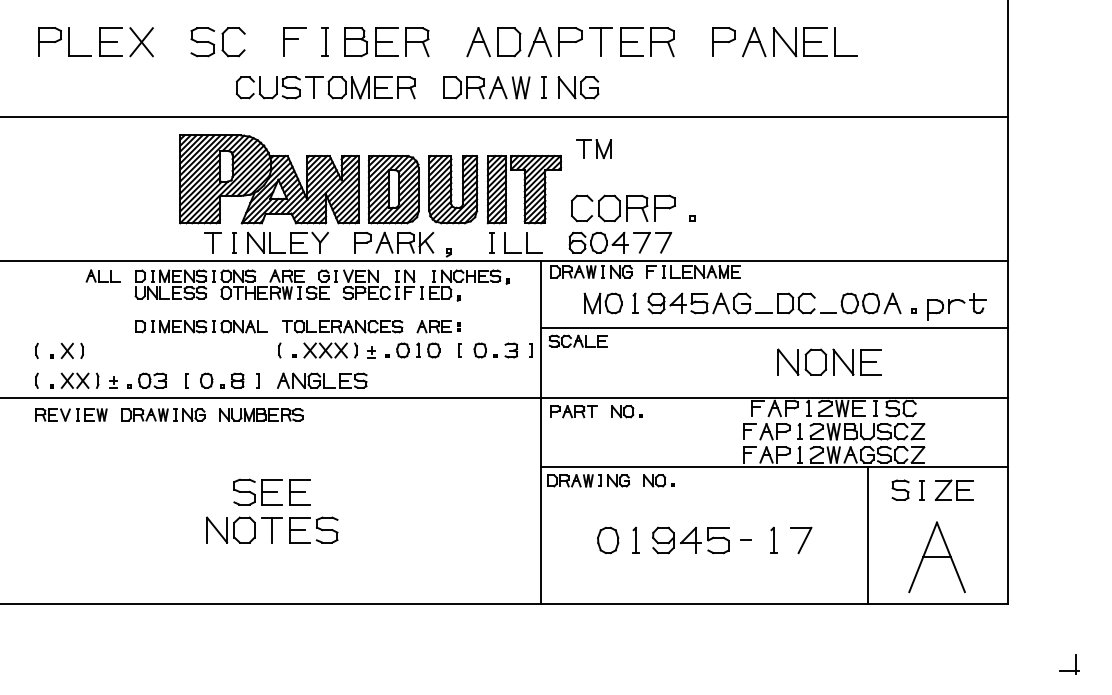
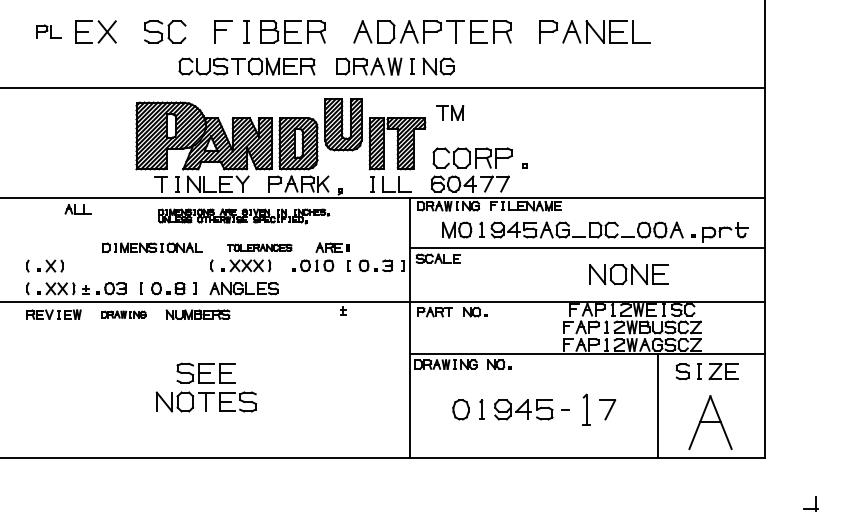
part: (64, 41) -> (48, 31), size x0.6
part: (453, 189) -> (343, 124), moved
part: (321, 285) -> (243, 216), size x0.6
part: (342, 326) -> (259, 247), size x0.7
part: (371, 352) -> (343, 311), moved
part: (163, 414) -> (123, 314), size x0.7
part: (773, 539) -> (586, 409), size x1.6

